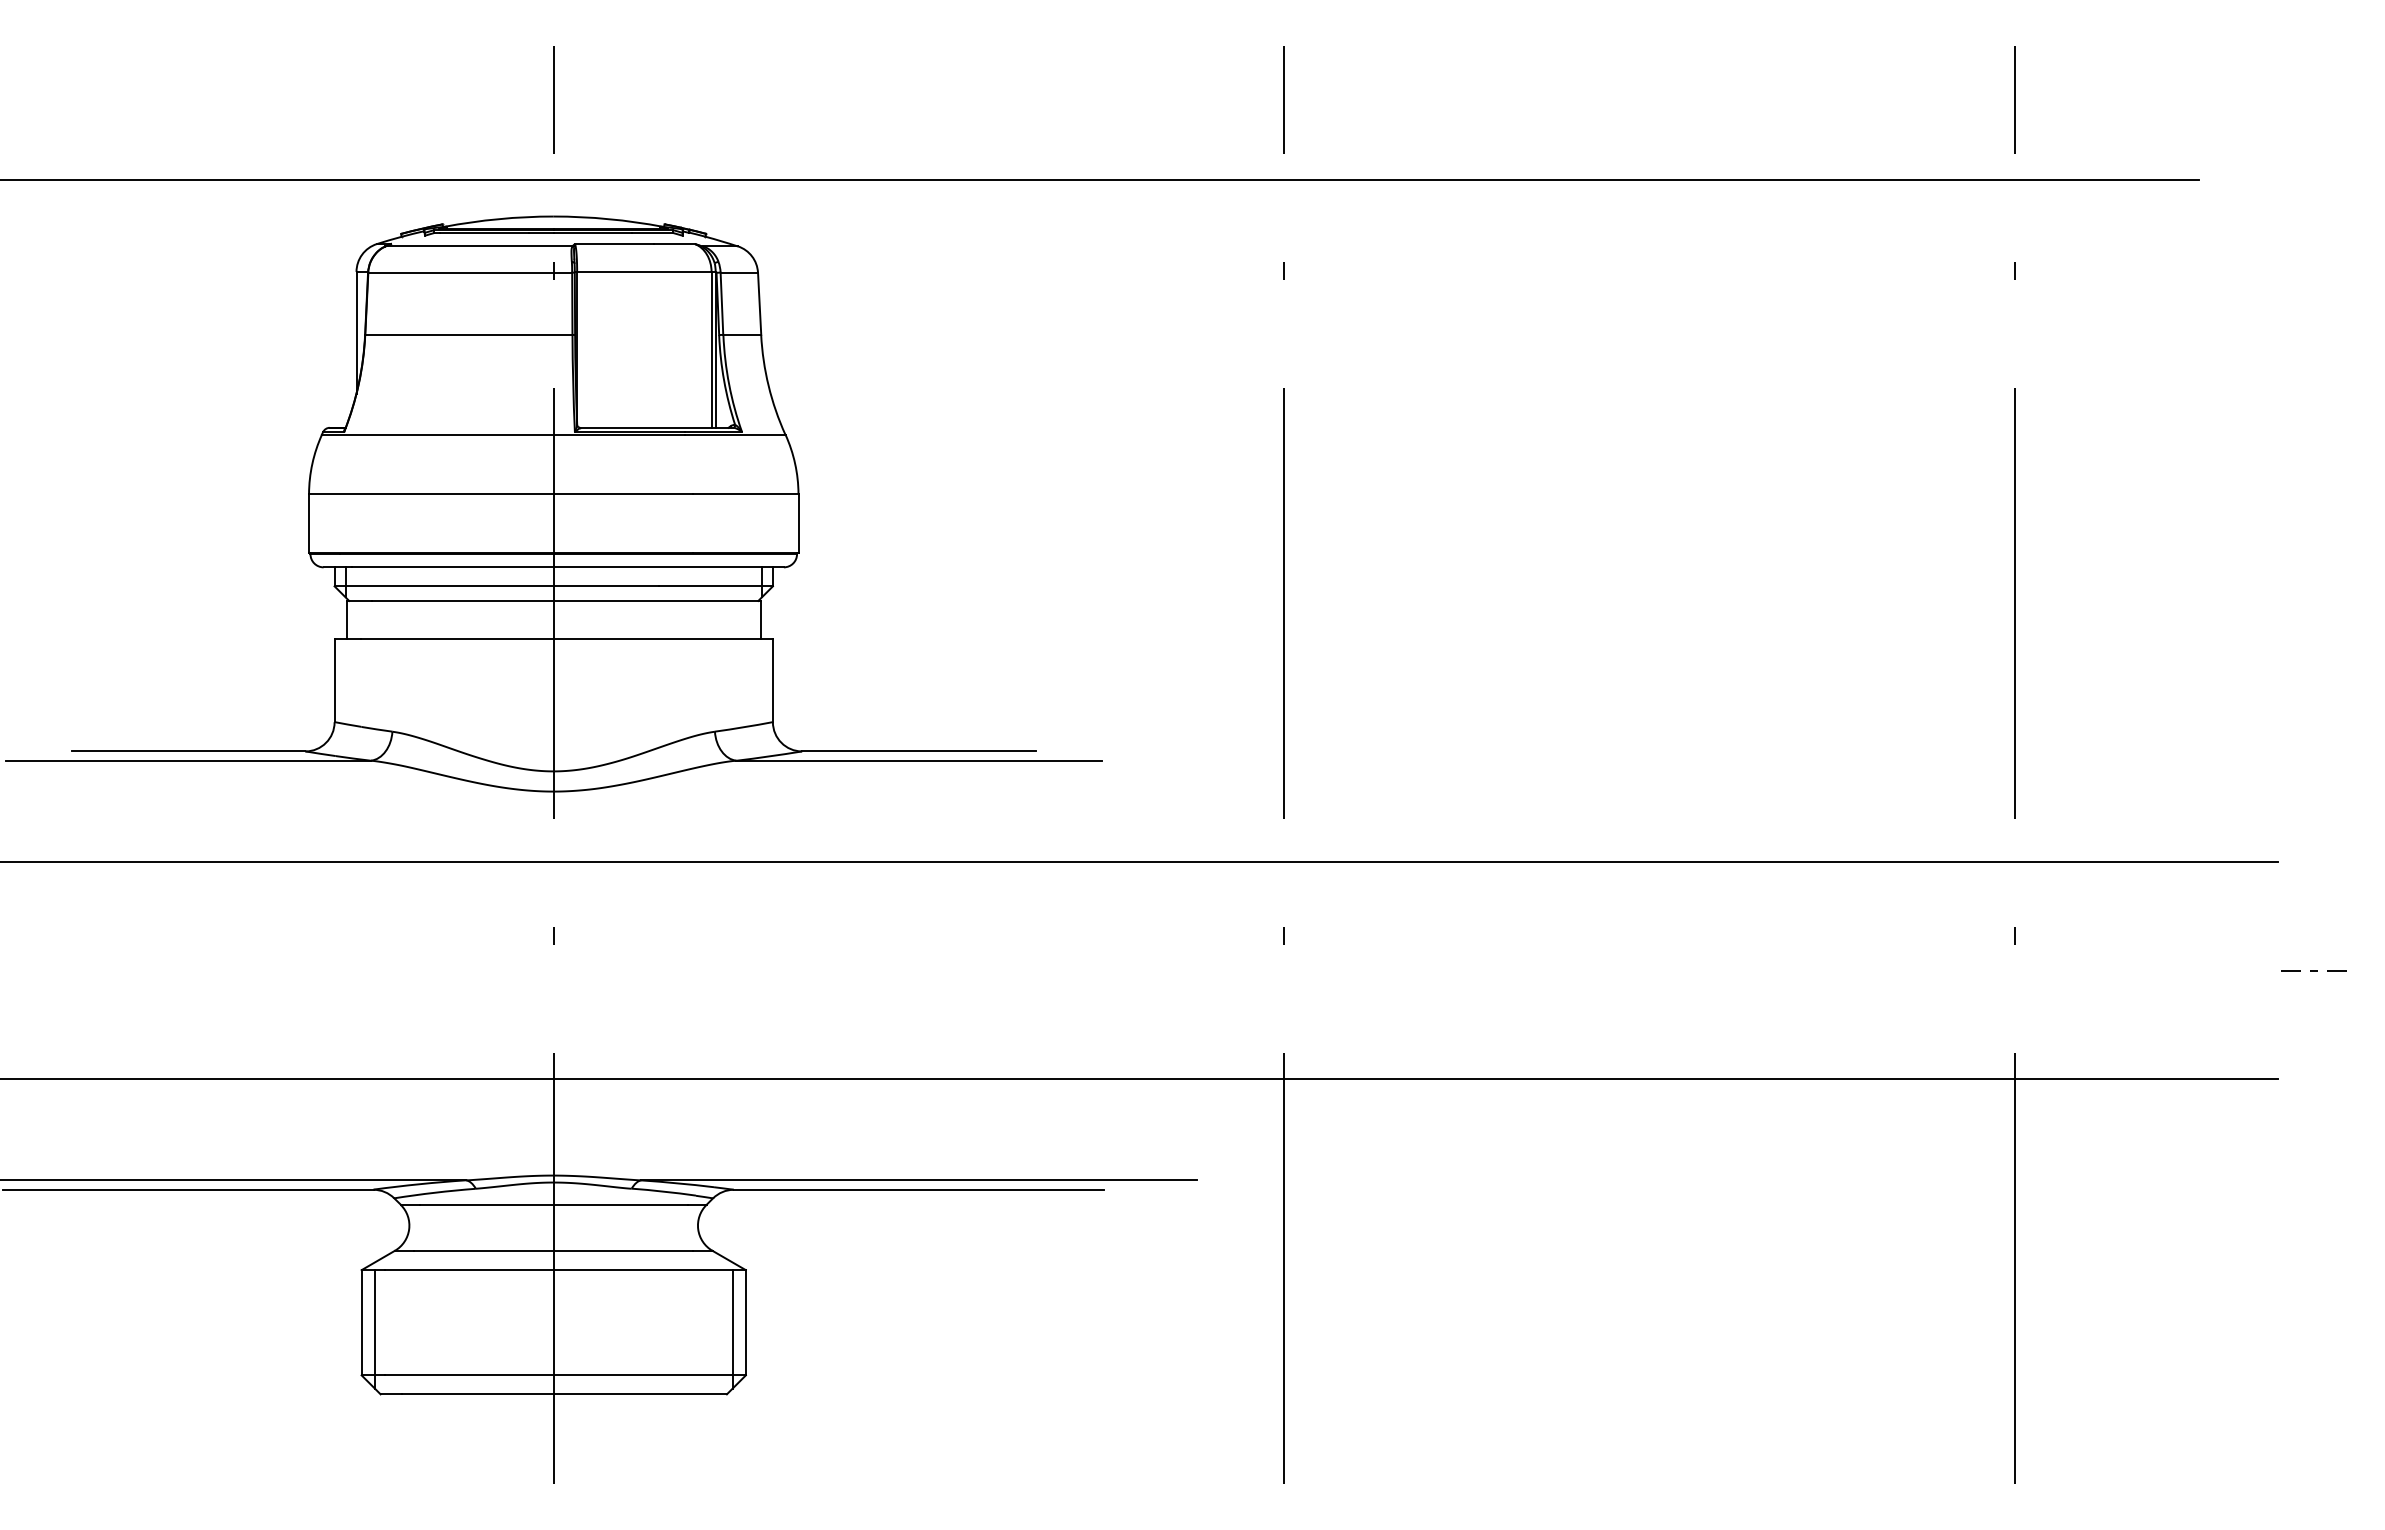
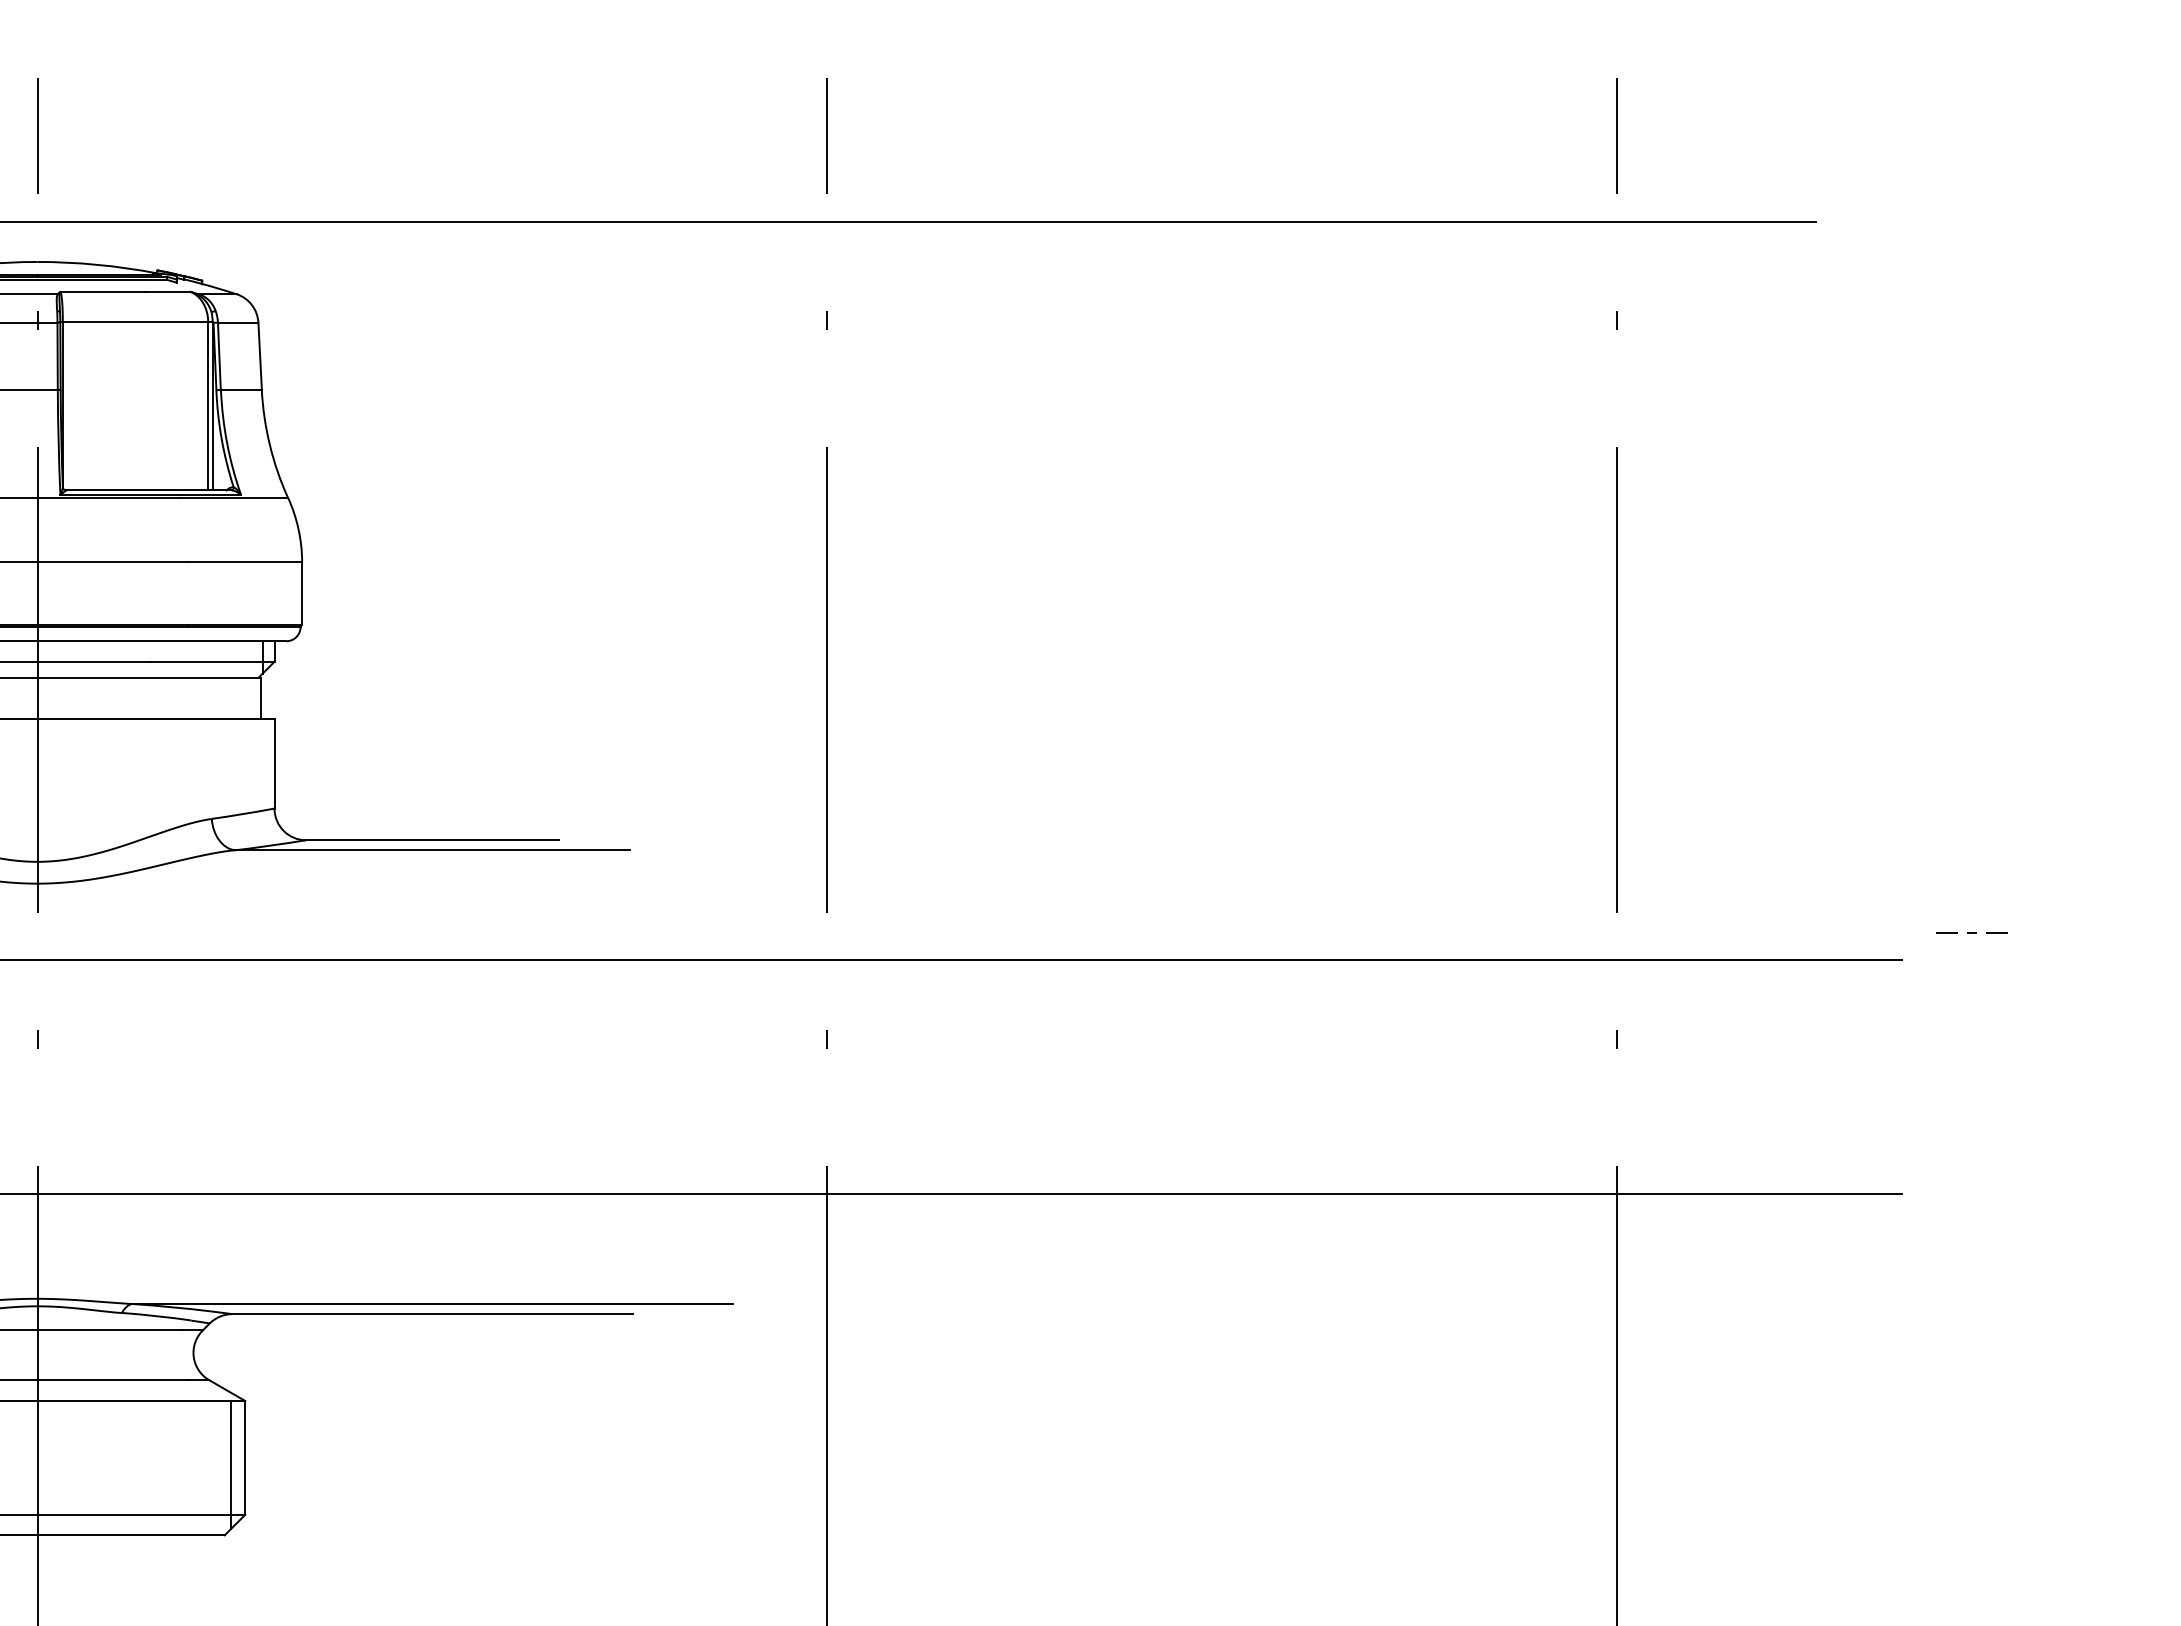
line: (2313, 970) -> (1971, 933), moved

